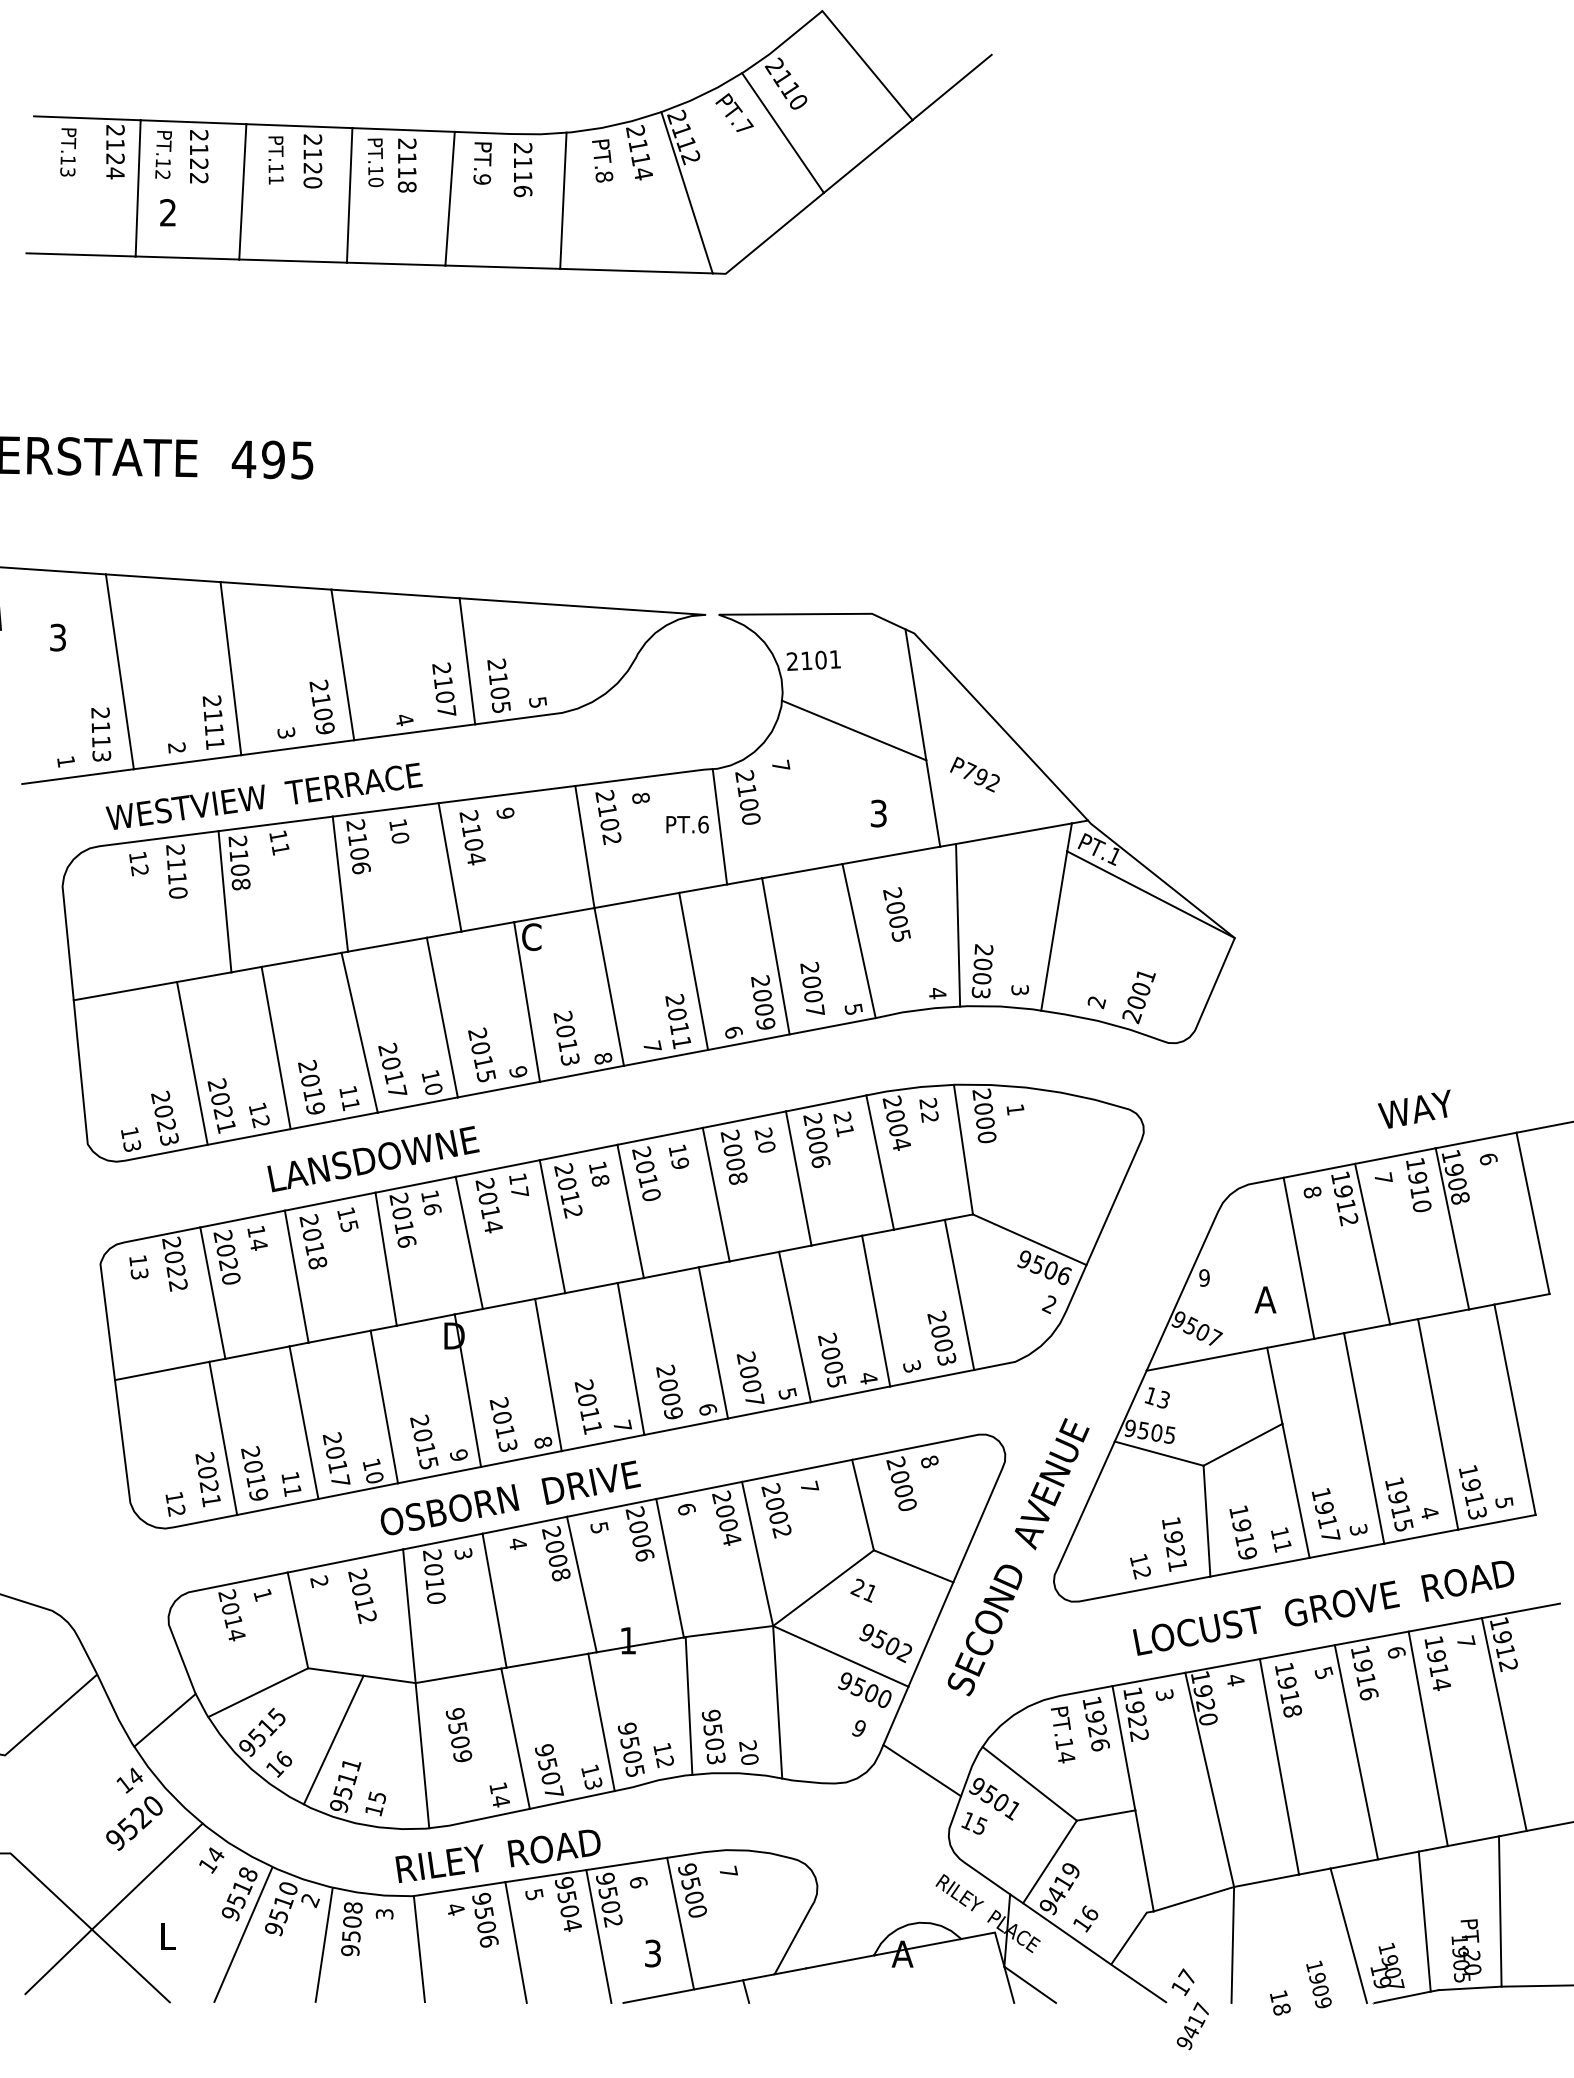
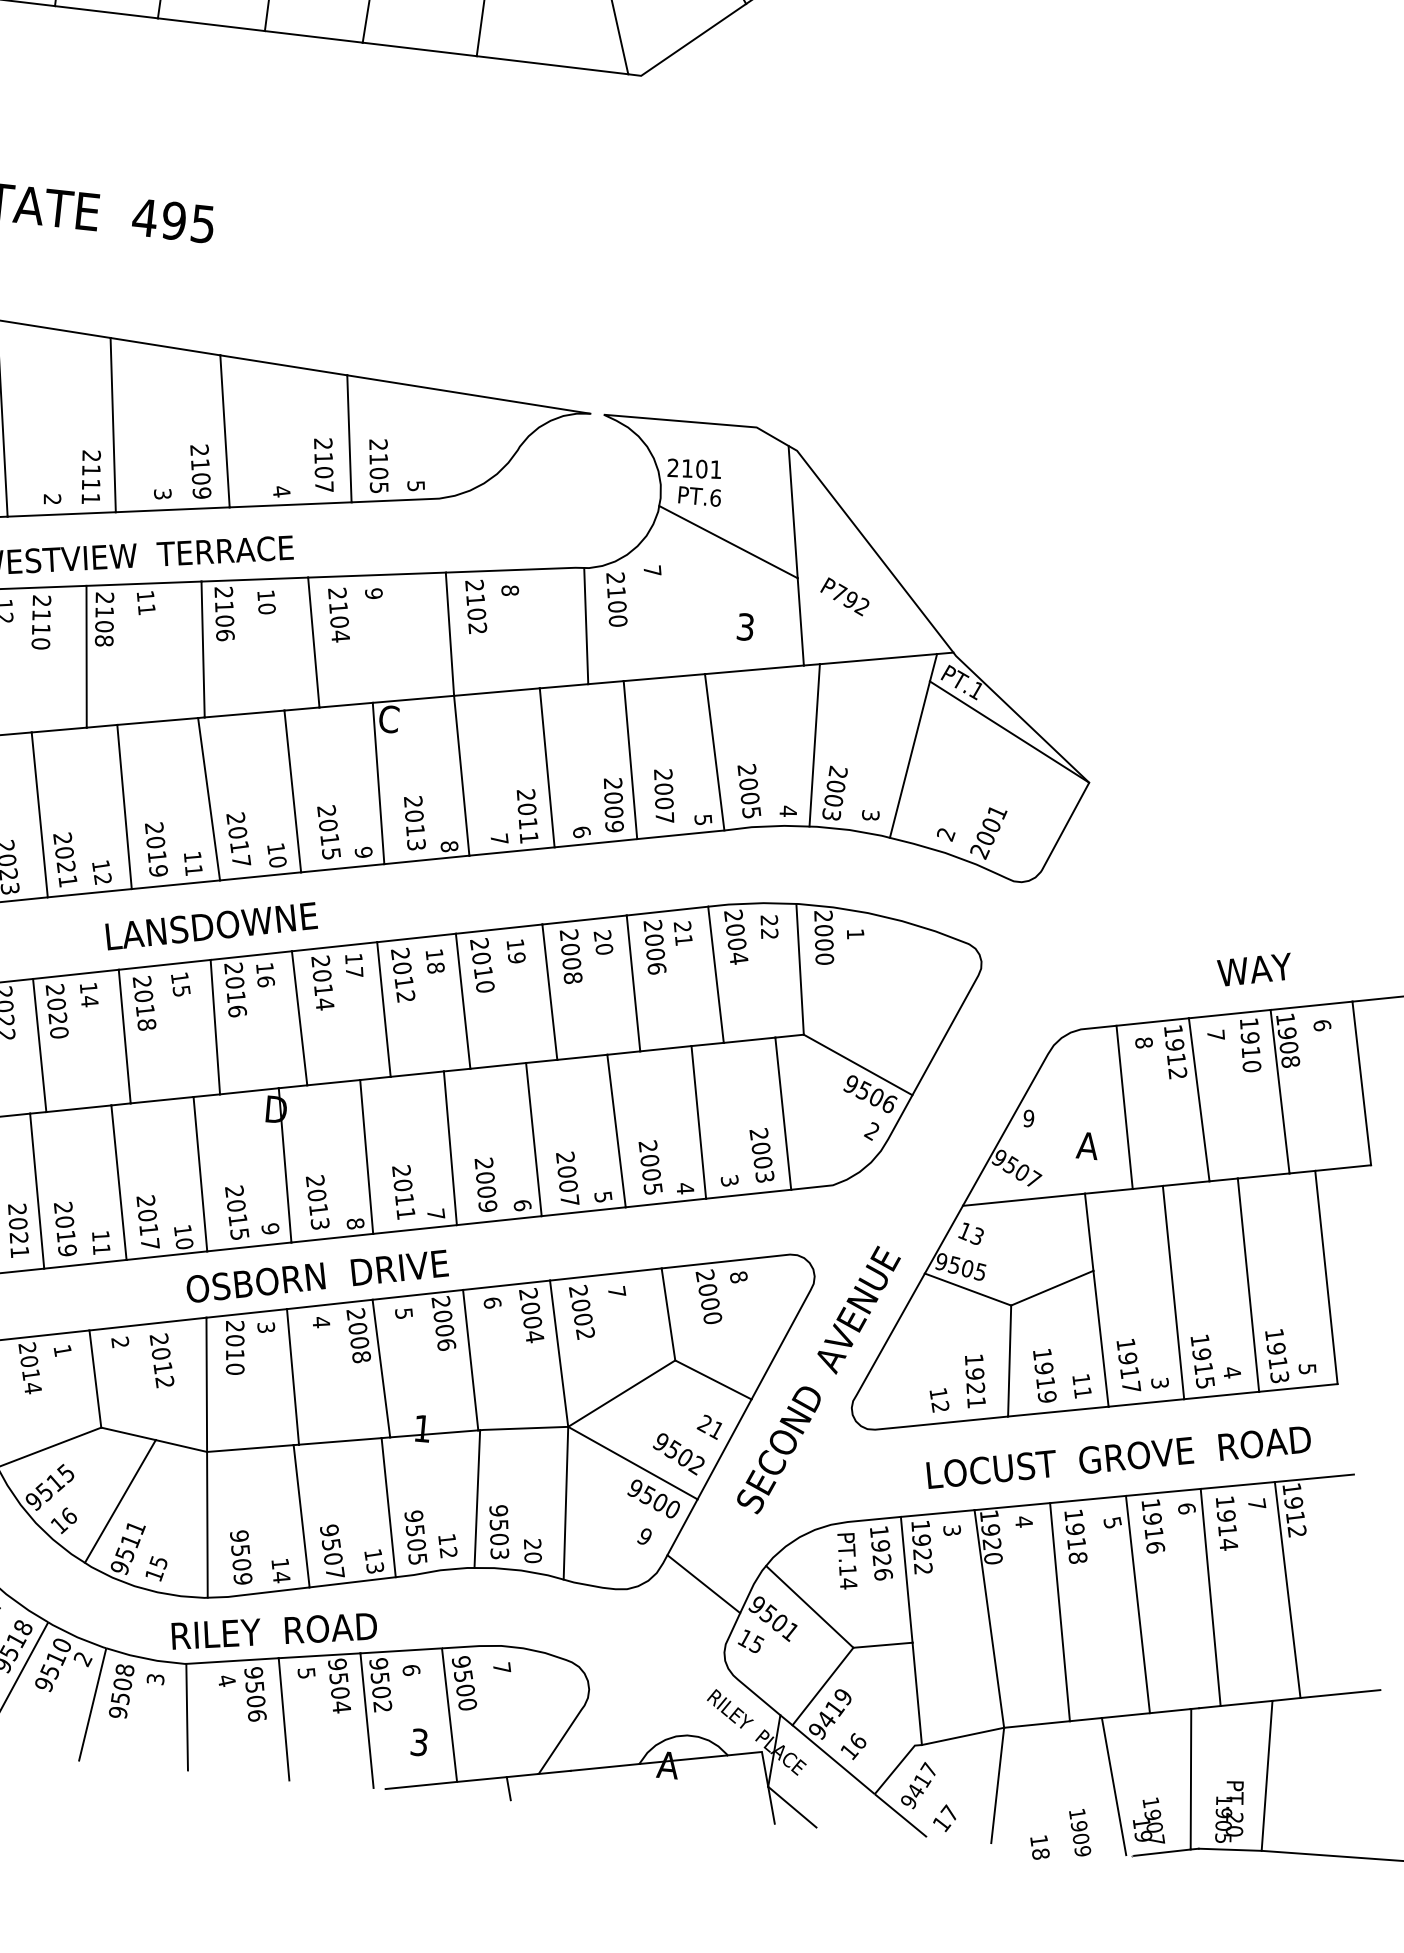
text: (687, 824) -> (699, 496), moved
text: (896, 914) -> (748, 790), moved
text: (862, 1590) -> (709, 1426), moved
text: (458, 1735) -> (240, 1557), moved
text: (1192, 2026) -> (918, 1785), moved

